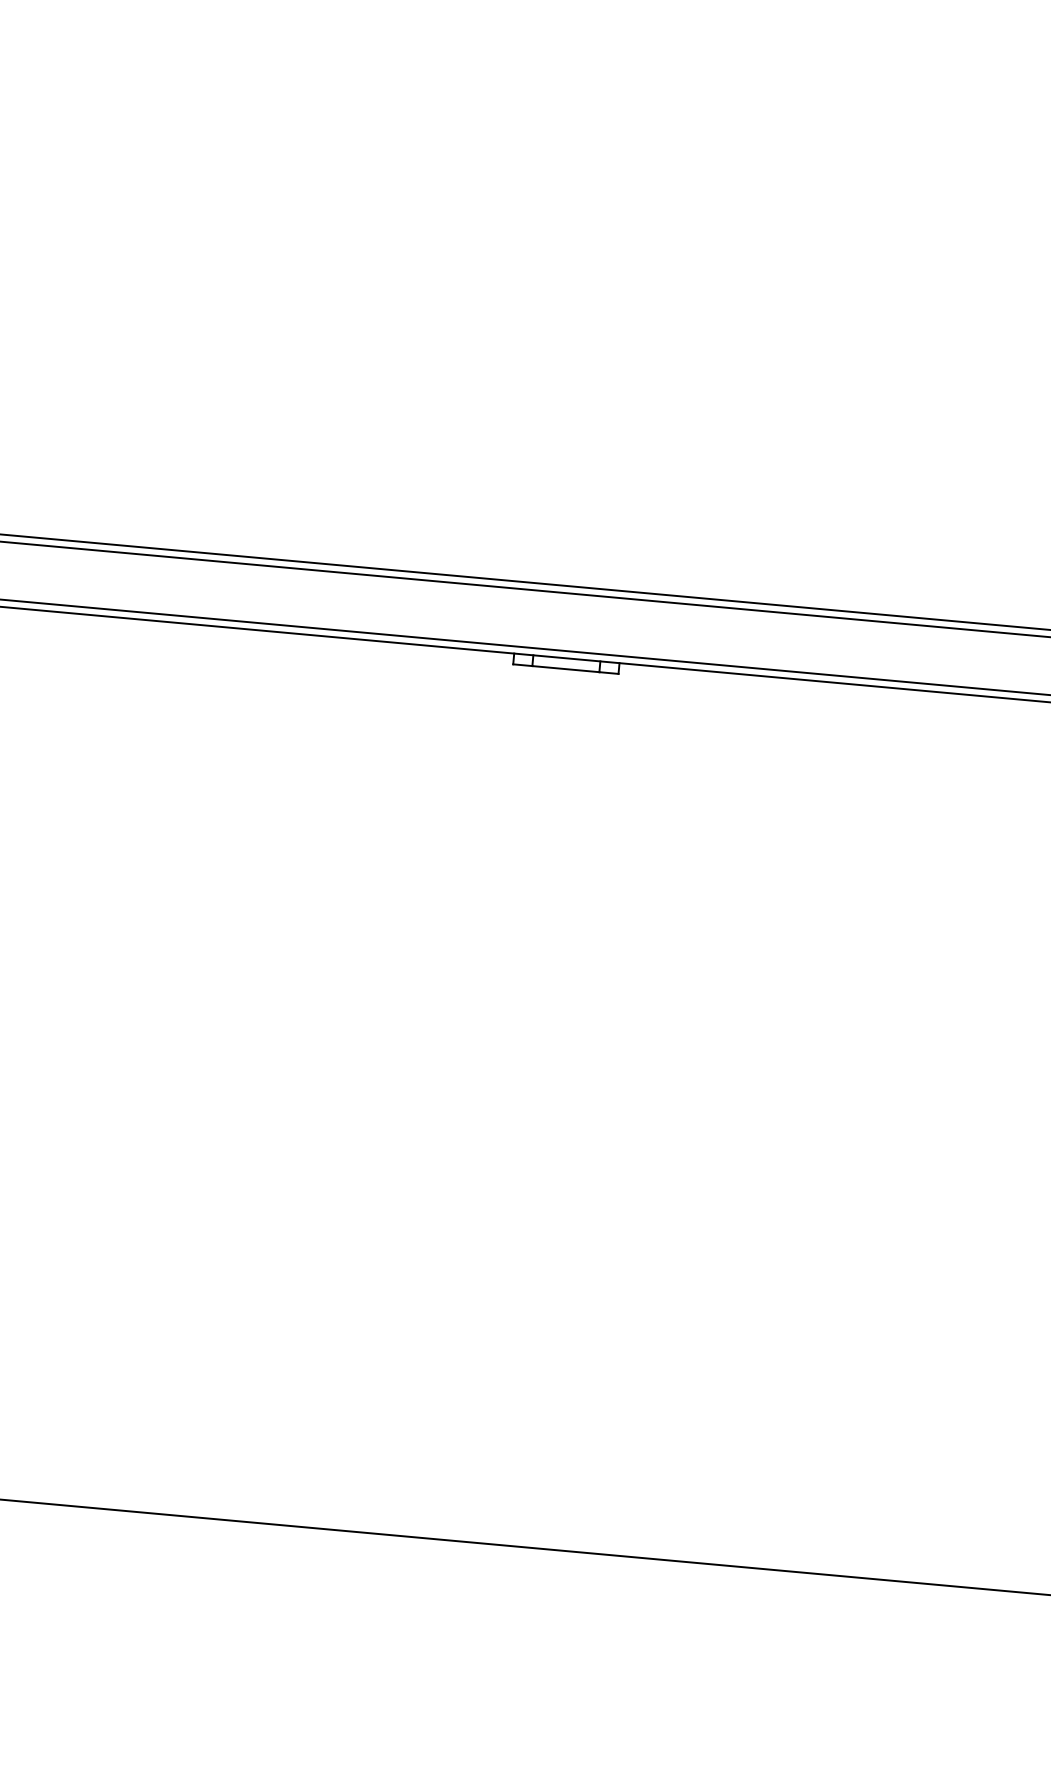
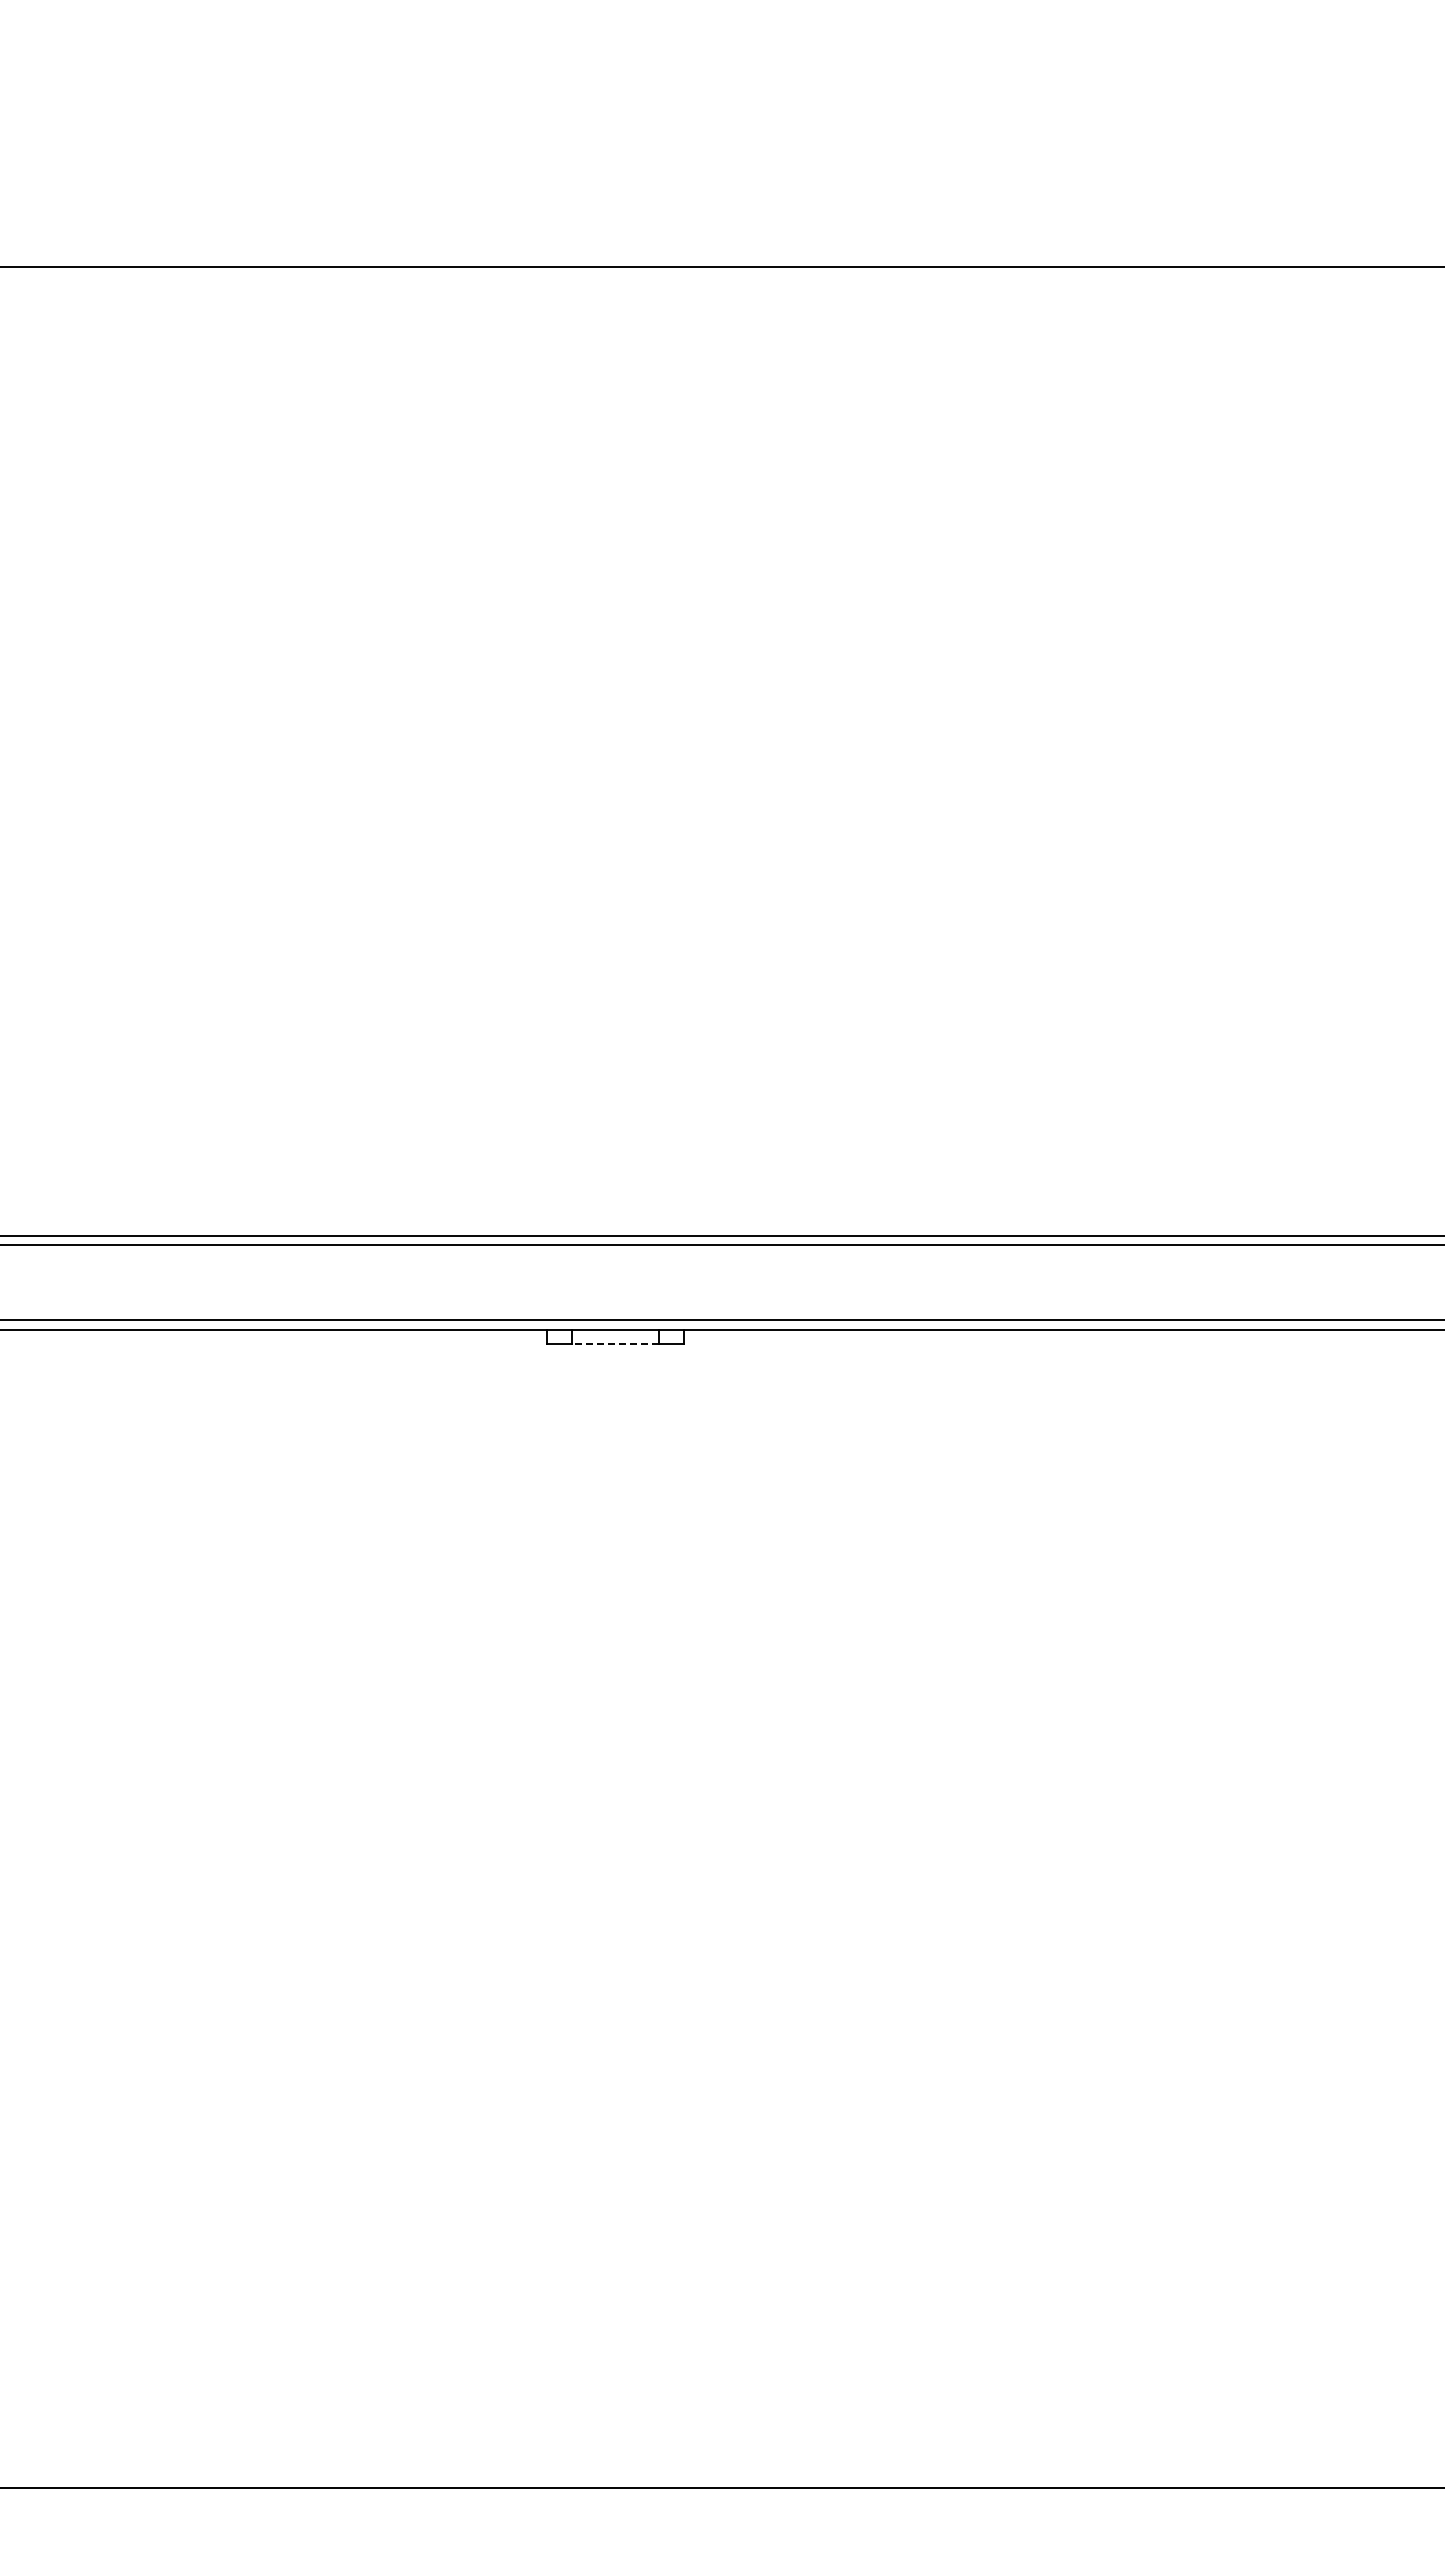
line: (565, 668) -> (615, 1343), solid -> dashed

